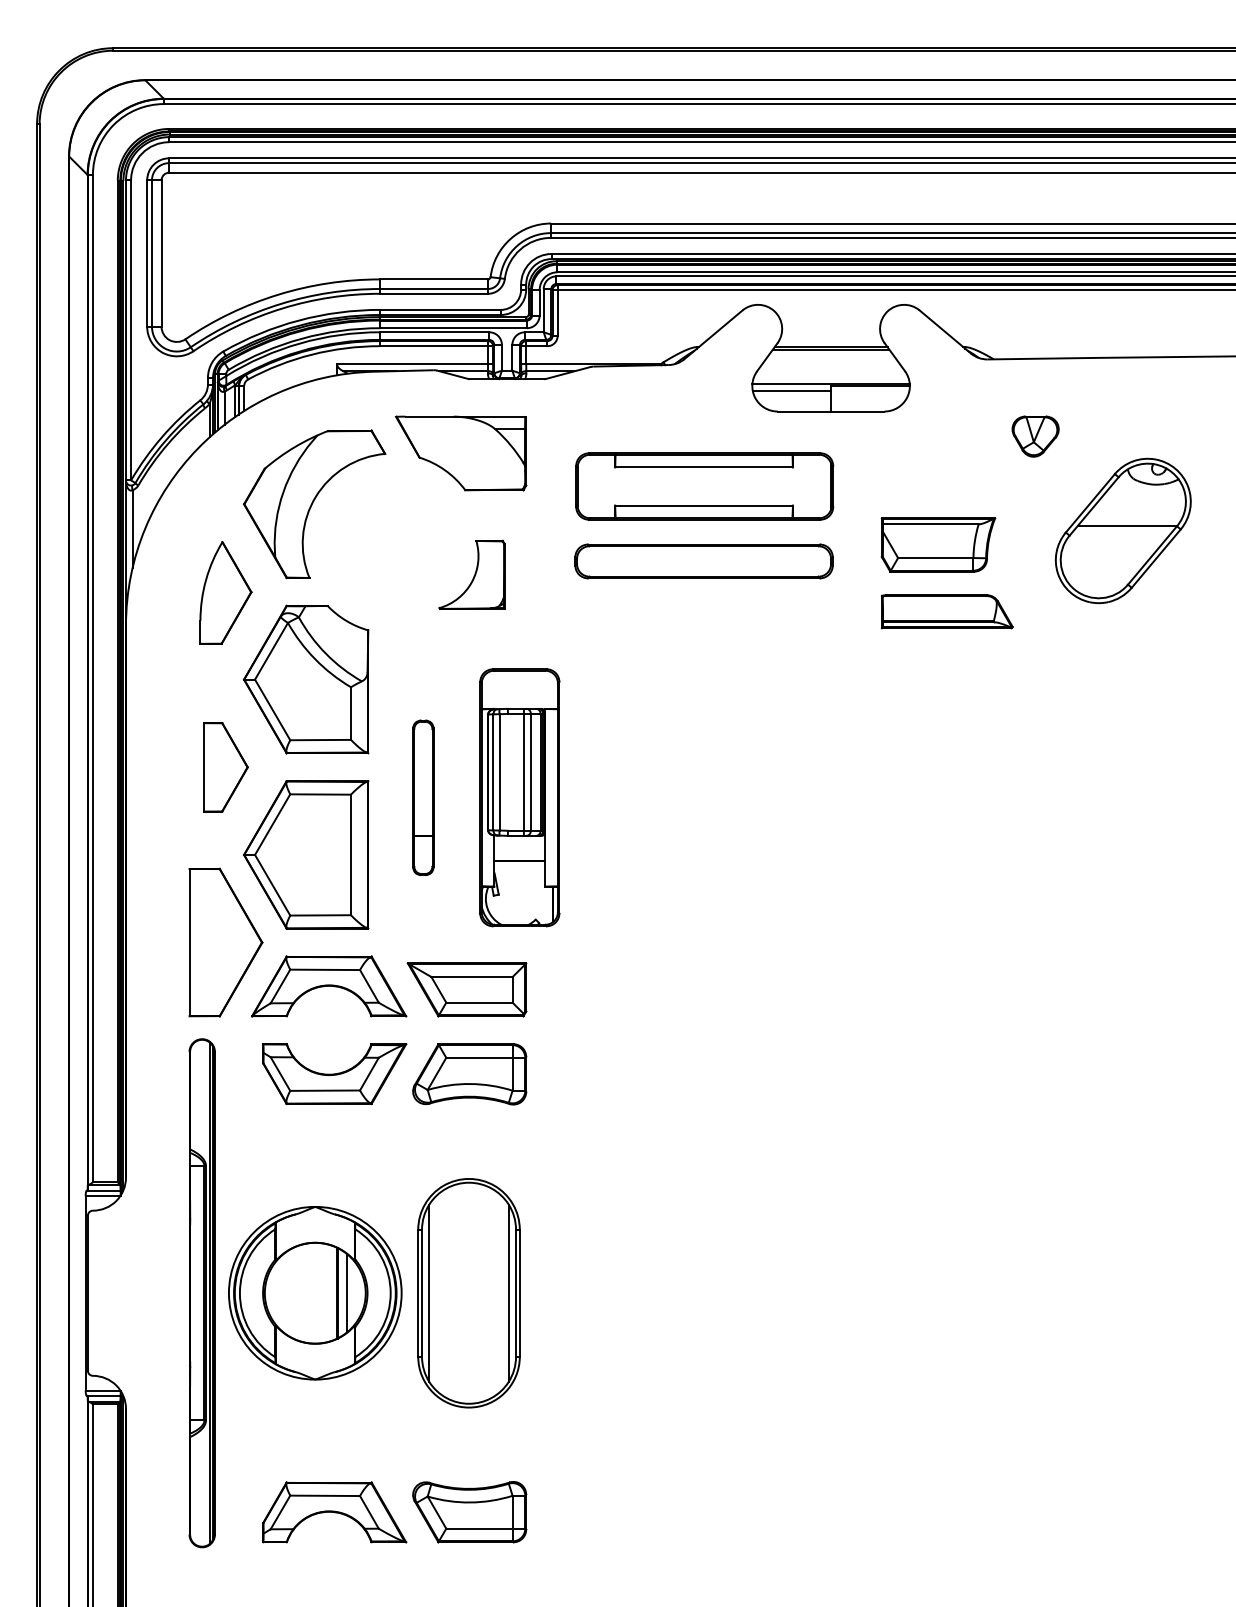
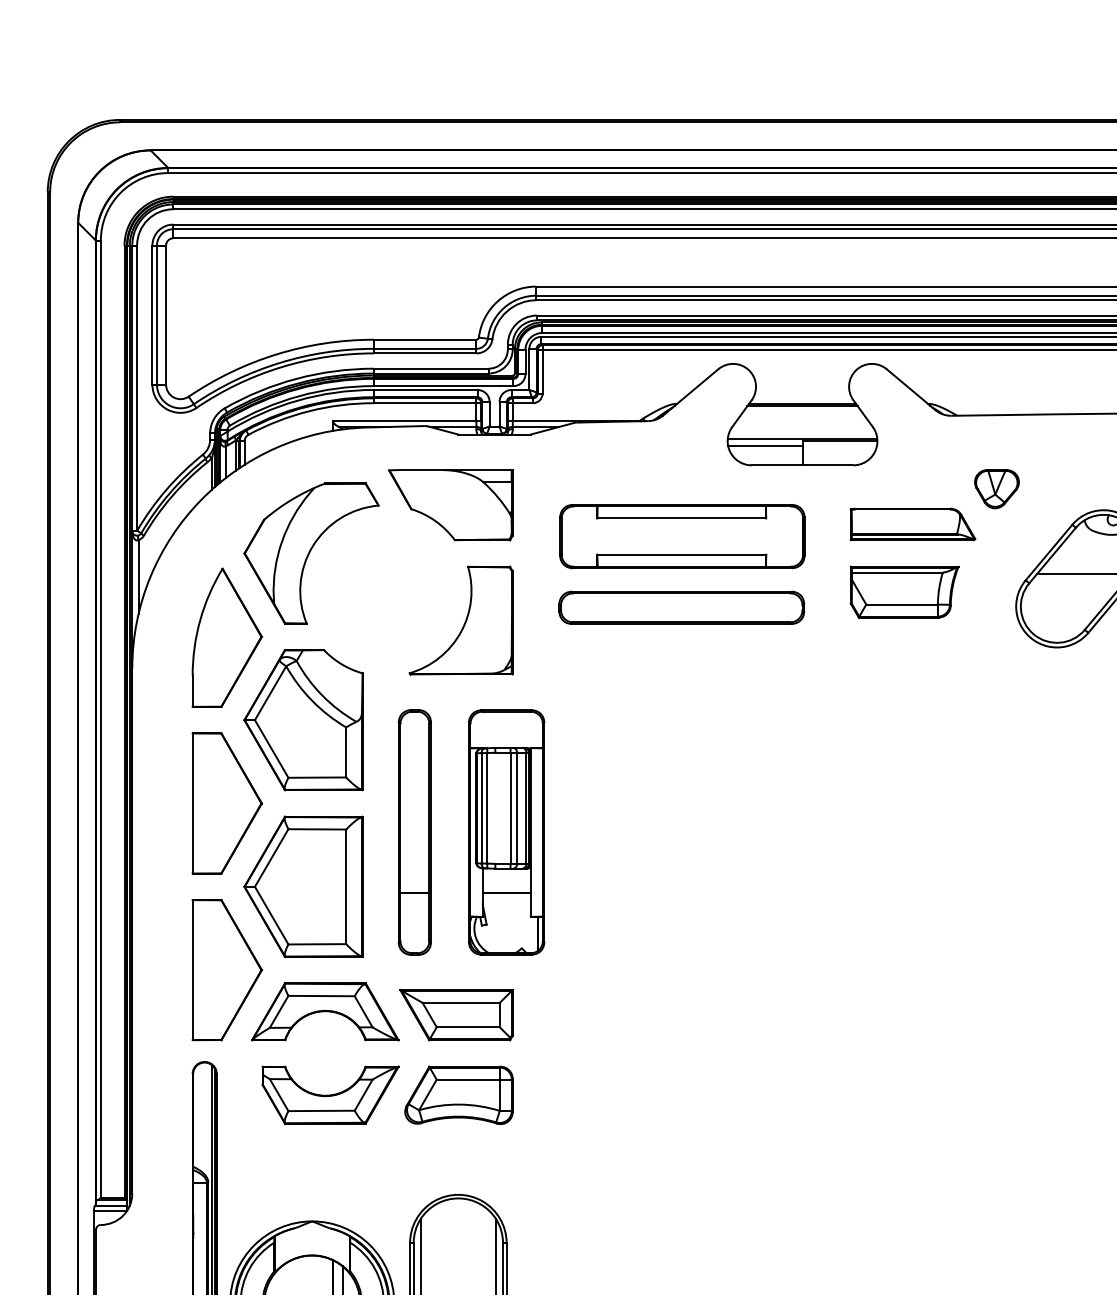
part: (471, 574) -> (460, 620), size x1.67
part: (225, 592) -> (226, 637), size x1.43
part: (946, 611) -> (912, 524), moved
part: (225, 767) -> (226, 803), size x1.67
part: (423, 797) -> (415, 832), size x1.67

